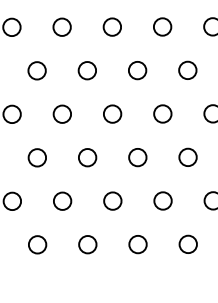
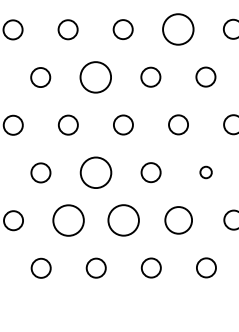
circle: (161, 27) -> (177, 29), size x1.6
circle: (87, 69) -> (95, 76), size x1.6
circle: (87, 157) -> (95, 172), size x1.6
circle: (187, 157) -> (205, 172), size x0.6
circle: (112, 200) -> (123, 219), size x1.6
circle: (162, 200) -> (178, 219), size x1.4
circle: (62, 201) -> (68, 220), size x1.6

